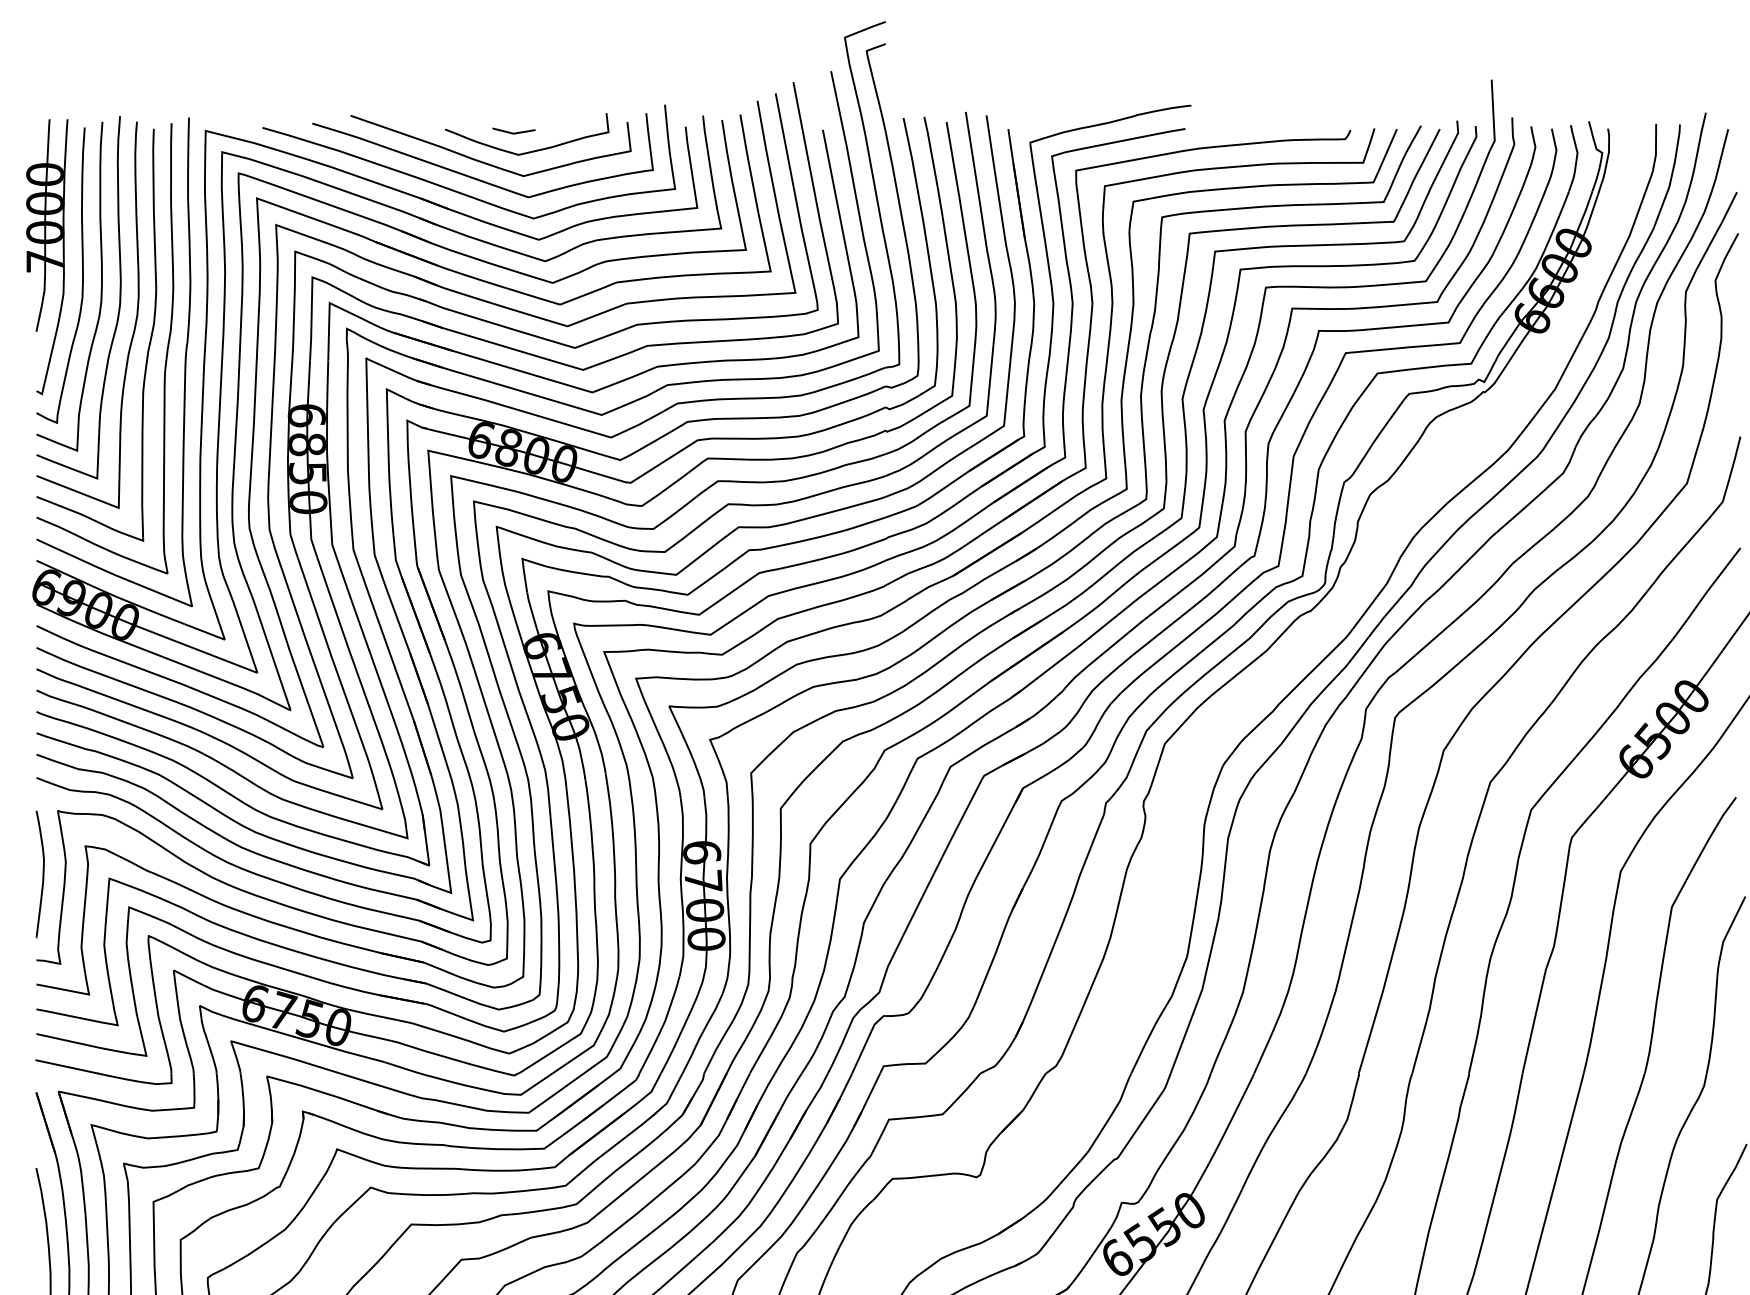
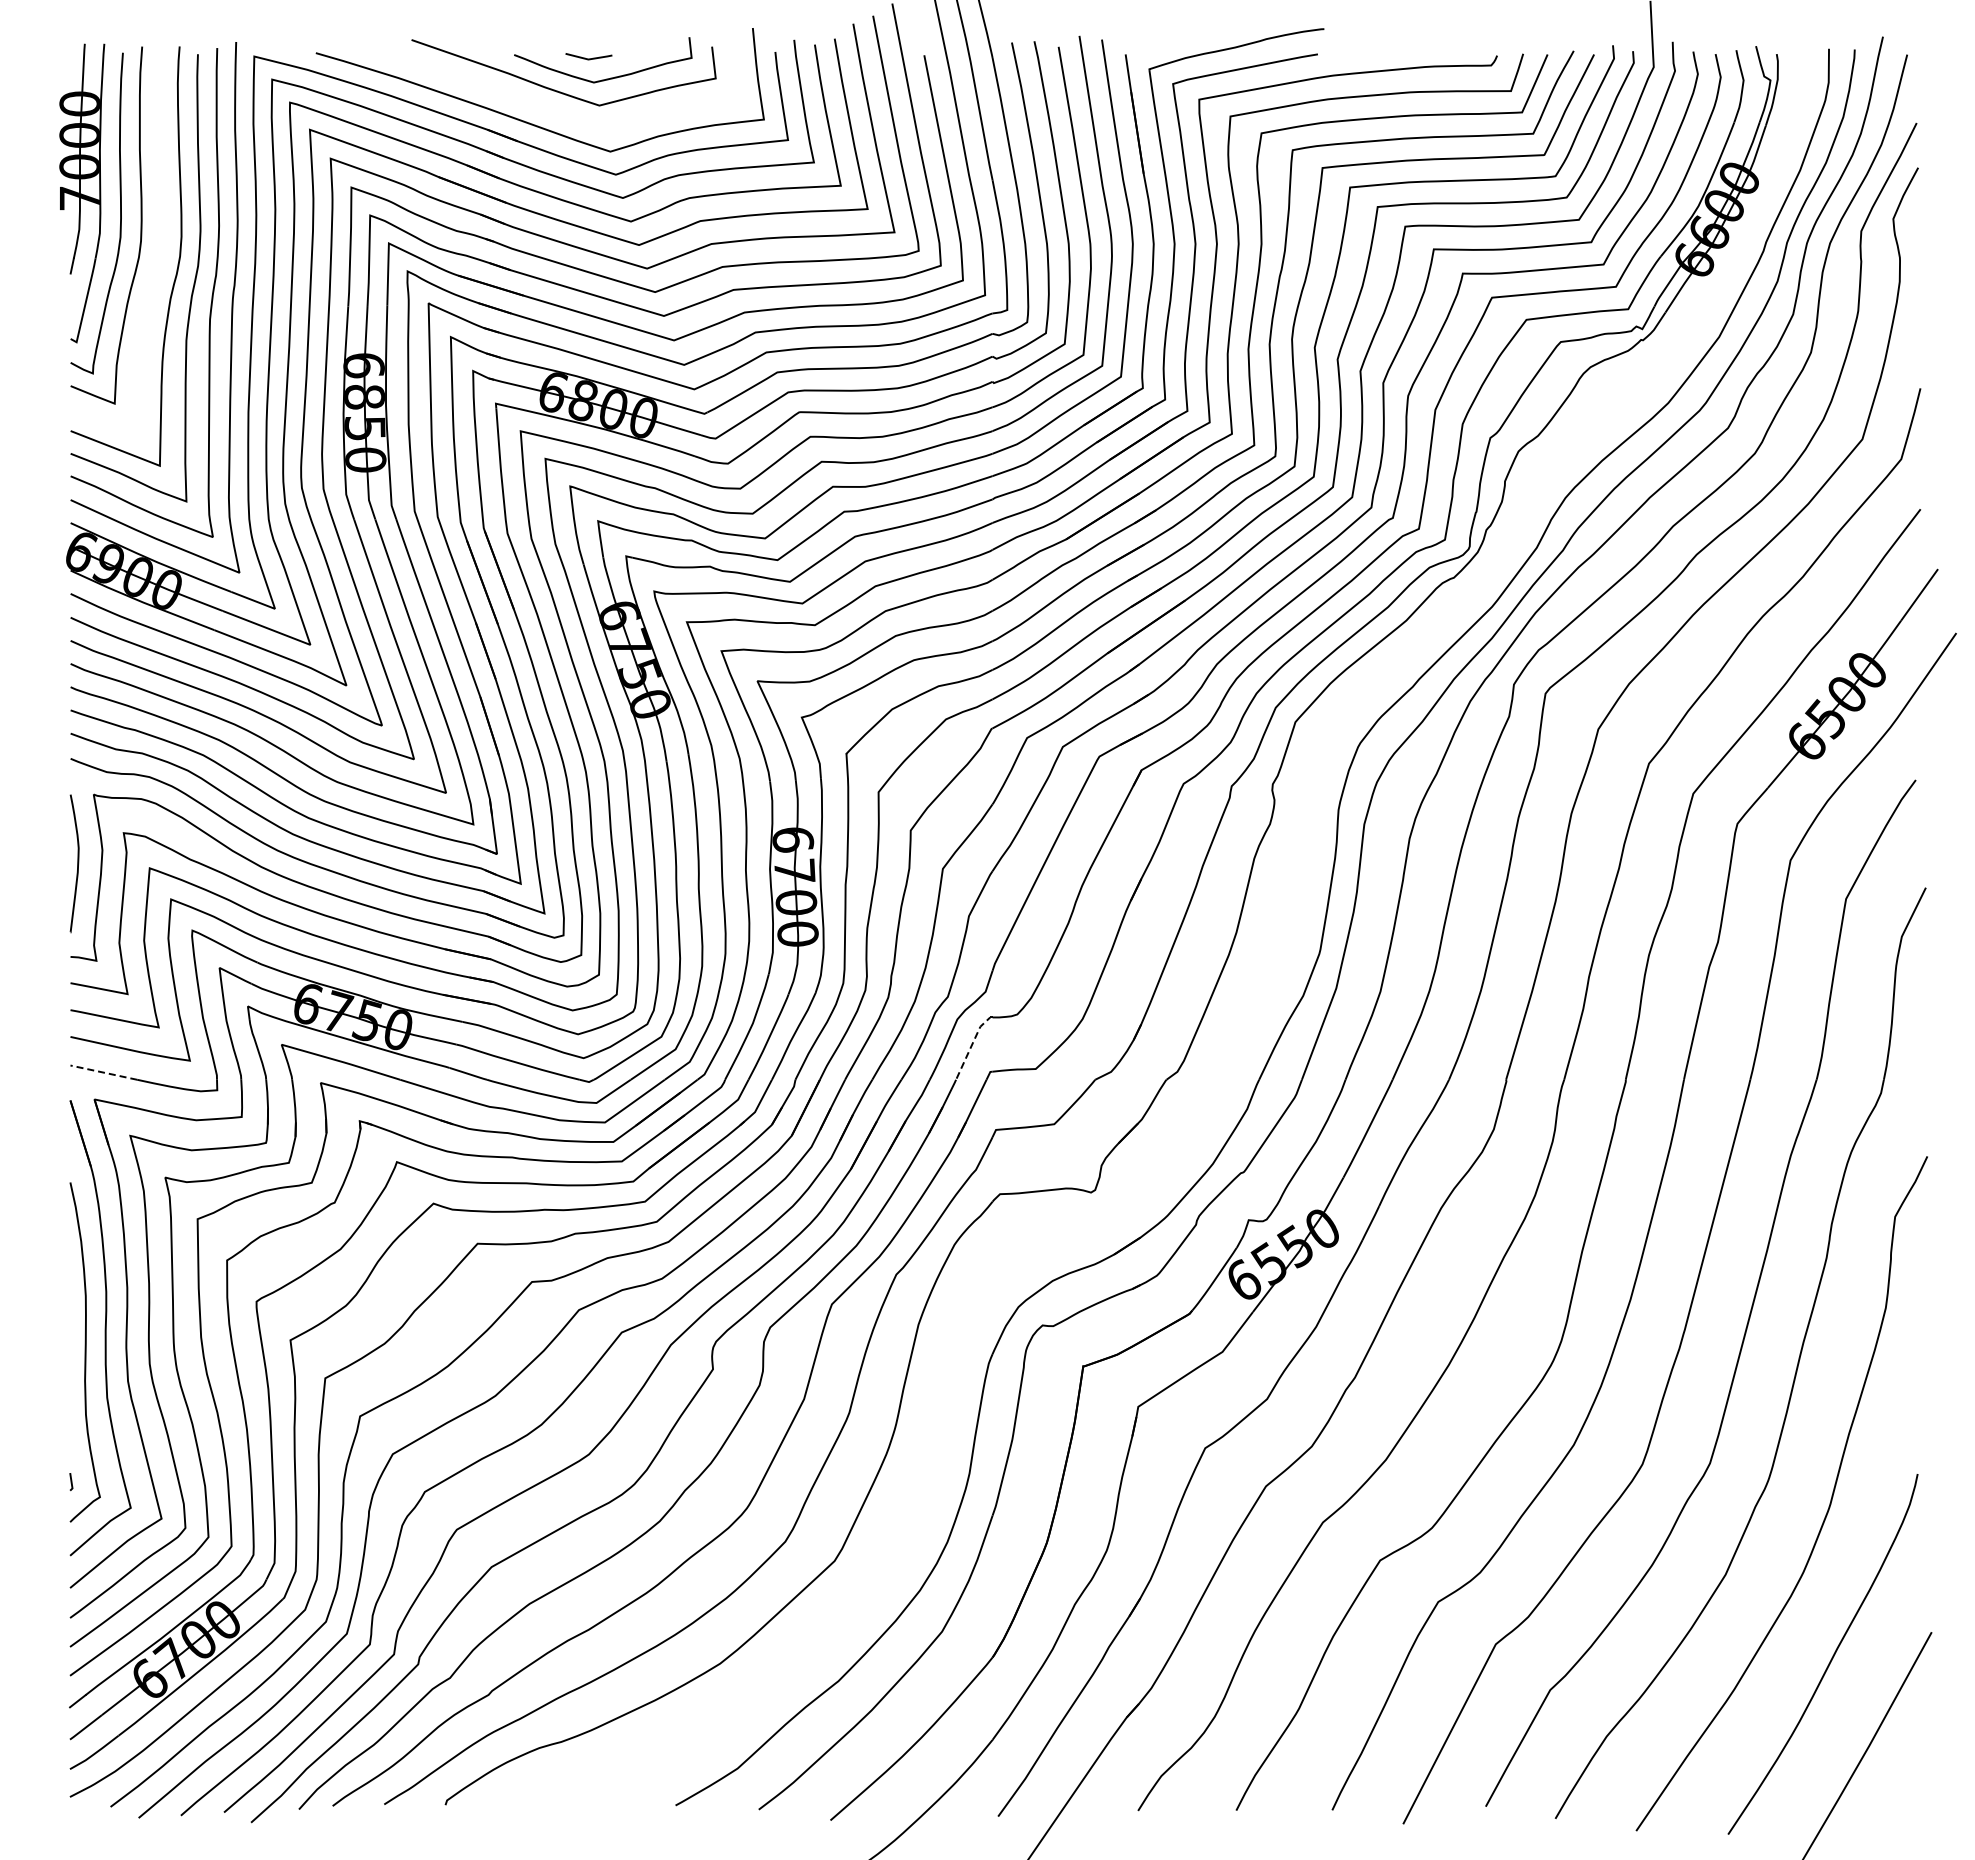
curve: (475, 177) -> (547, 107), removed
curve: (119, 297) -> (160, 237), removed
line: (867, 1040) -> (972, 1044), solid -> dashed
line: (66, 1066) -> (103, 1072), solid -> dashed

